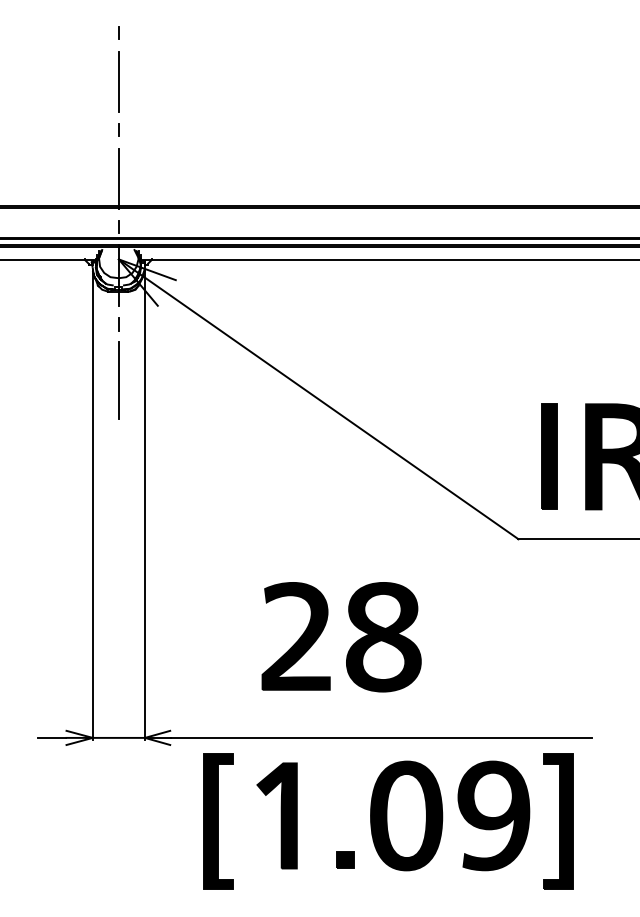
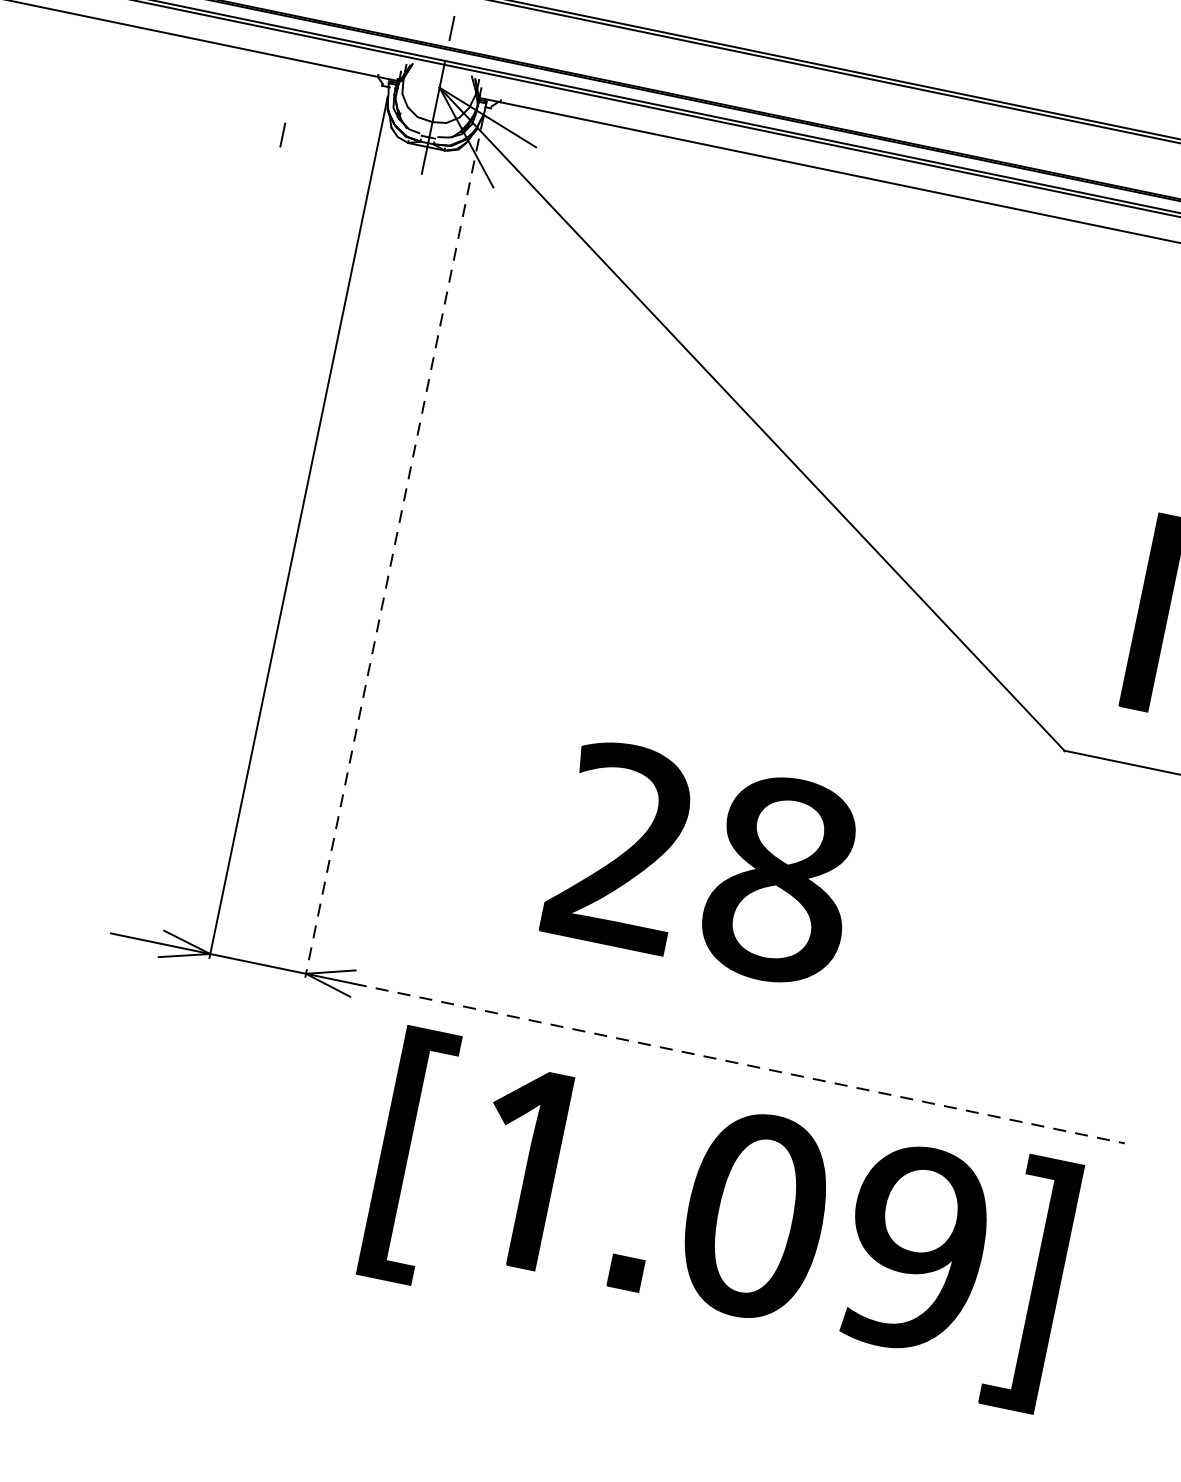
line: (118, 324) -> (281, 135), moved
line: (118, 380) -> (393, 309), removed
line: (145, 505) -> (395, 548), solid -> dashed
line: (381, 737) -> (739, 1062), solid -> dashed

